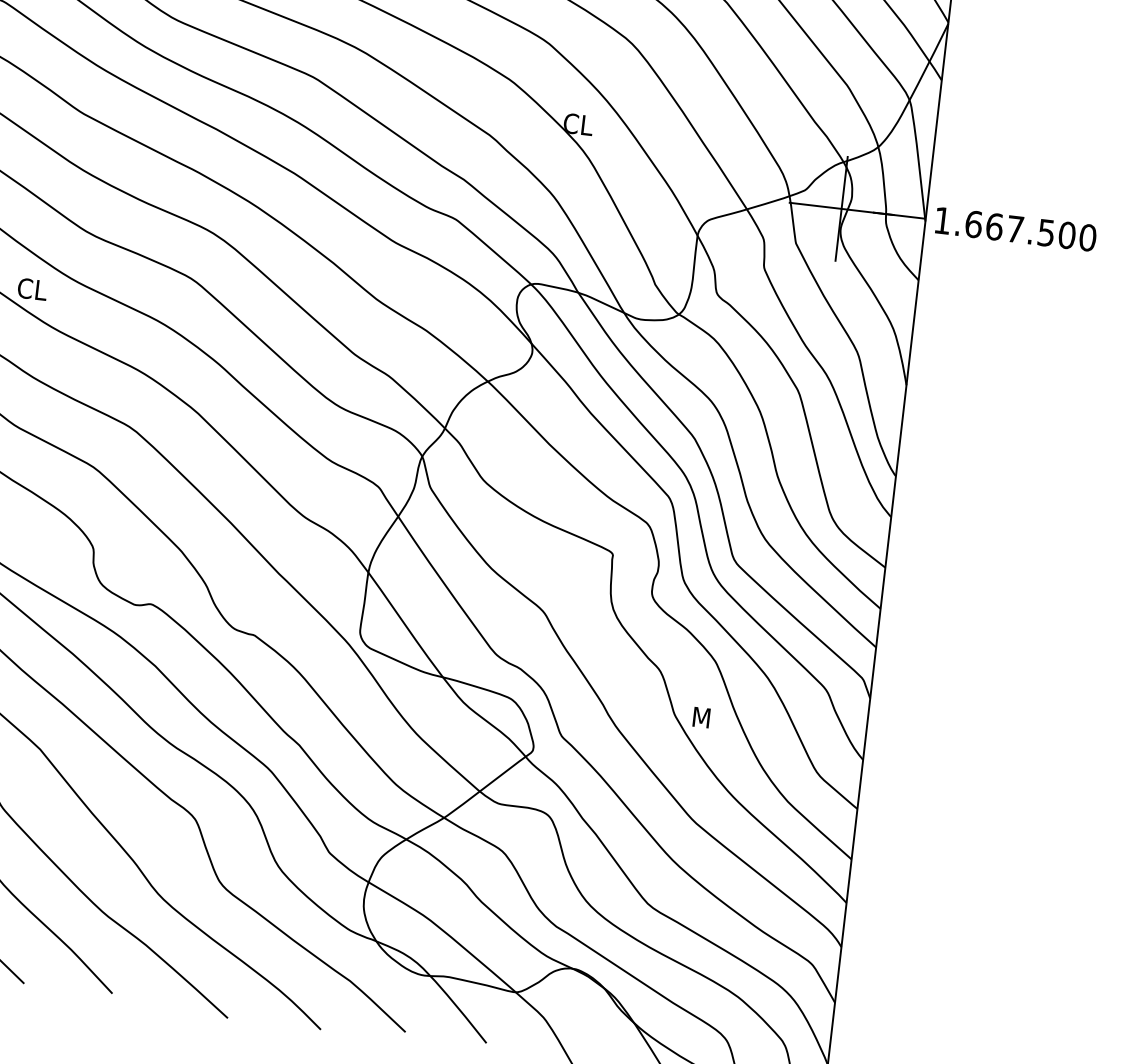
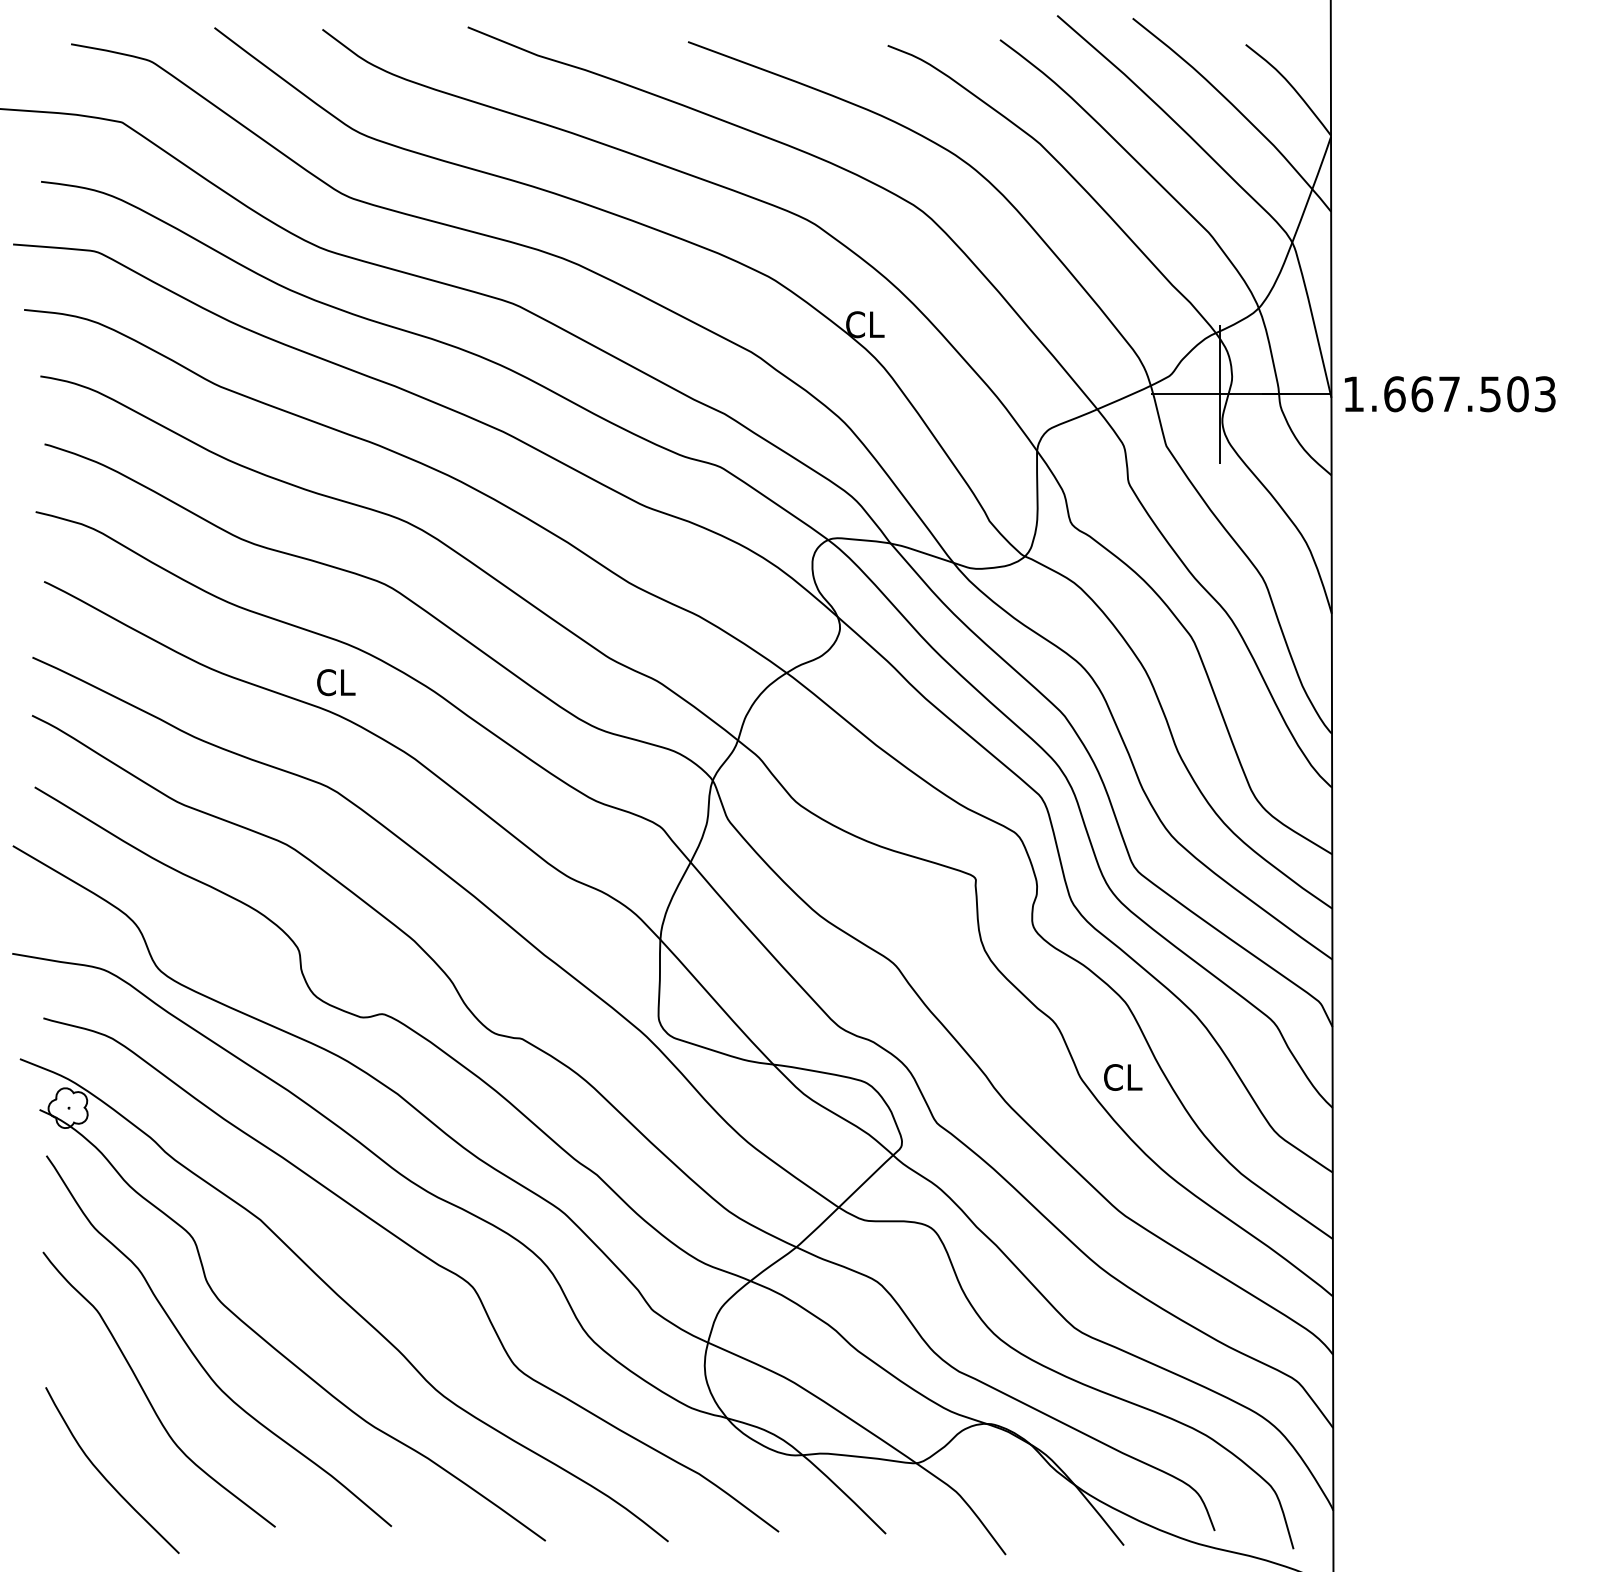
text: (1088, 238) -> (1545, 394), 1.667.500 -> 1.667.503
text: (32, 289) -> (336, 682), moved
text: (707, 718) -> (1123, 1077), M -> CL

